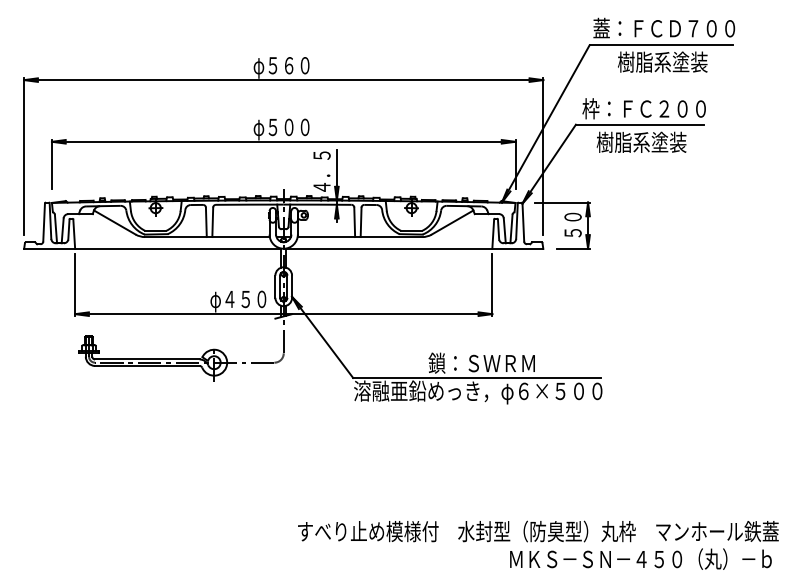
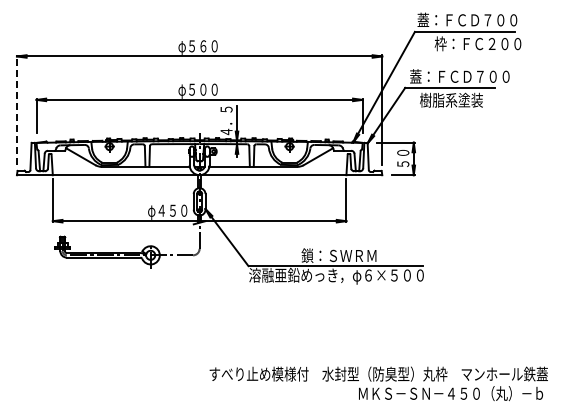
text: (680, 61) -> (478, 43), 樹脂系塗装 -> 枠：ＦＣ２００
text: (653, 108) -> (459, 76), 枠：ＦＣ２００ -> 蓋：ＦＣＤ７００
line: (23, 155) -> (16, 109), solid -> dashed

